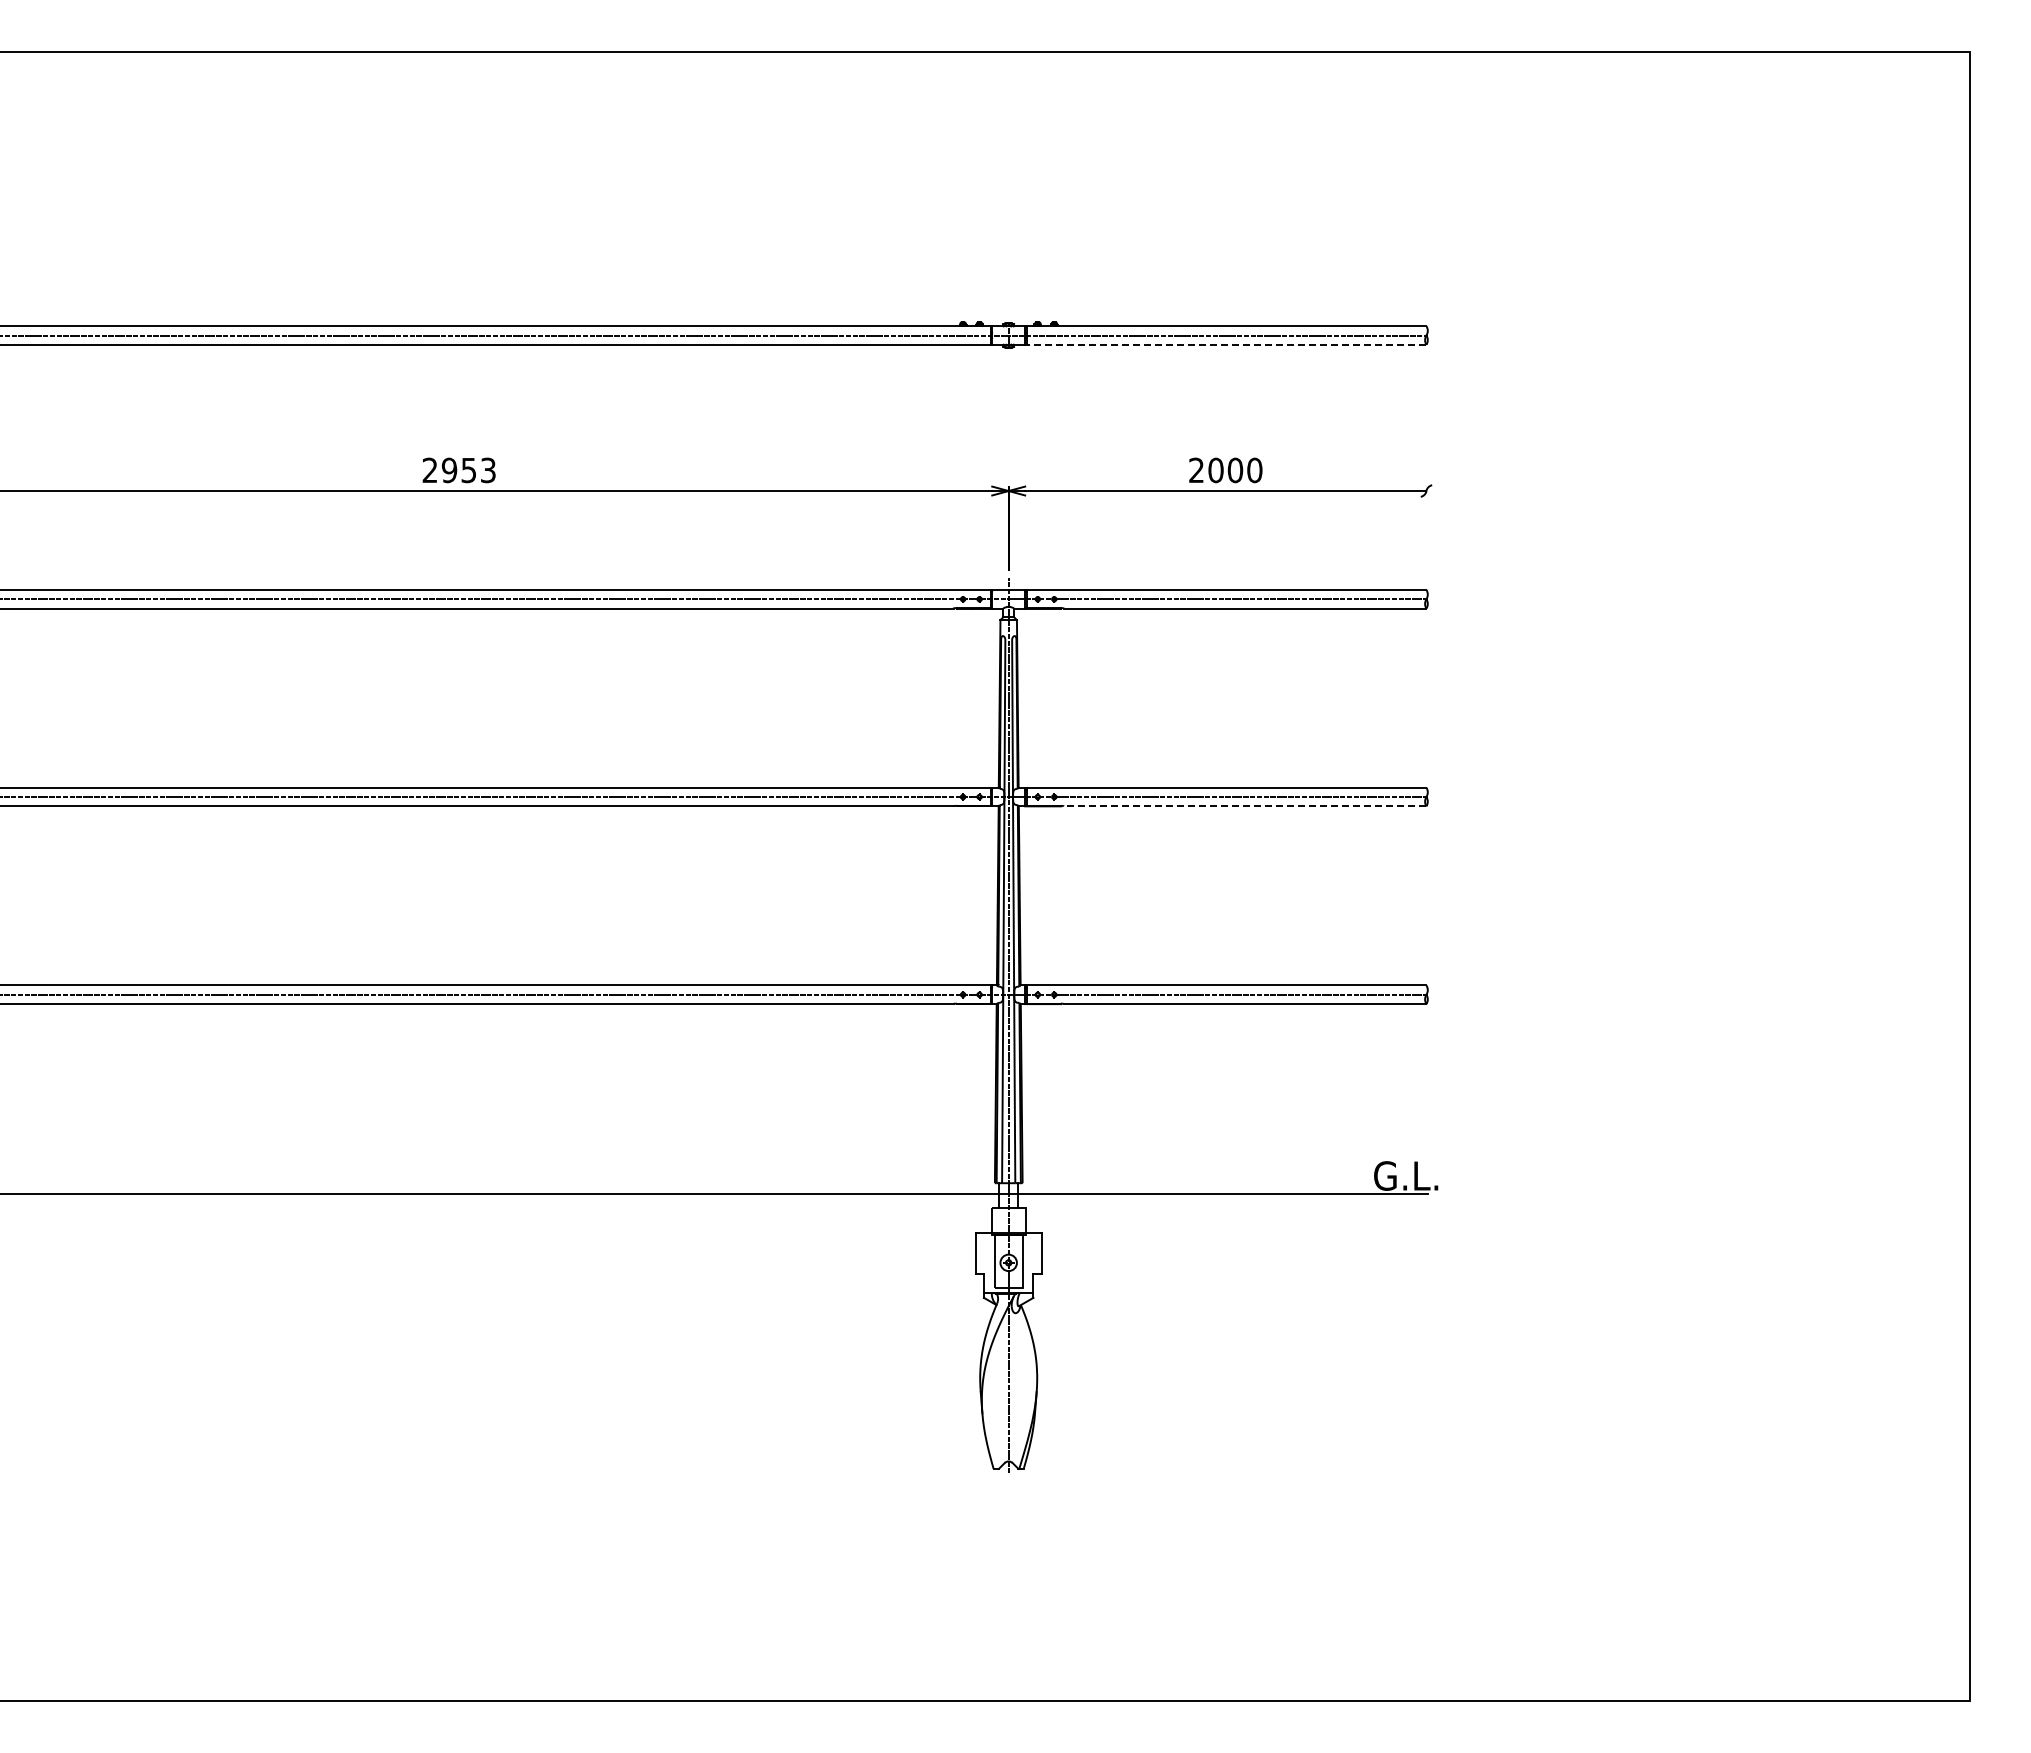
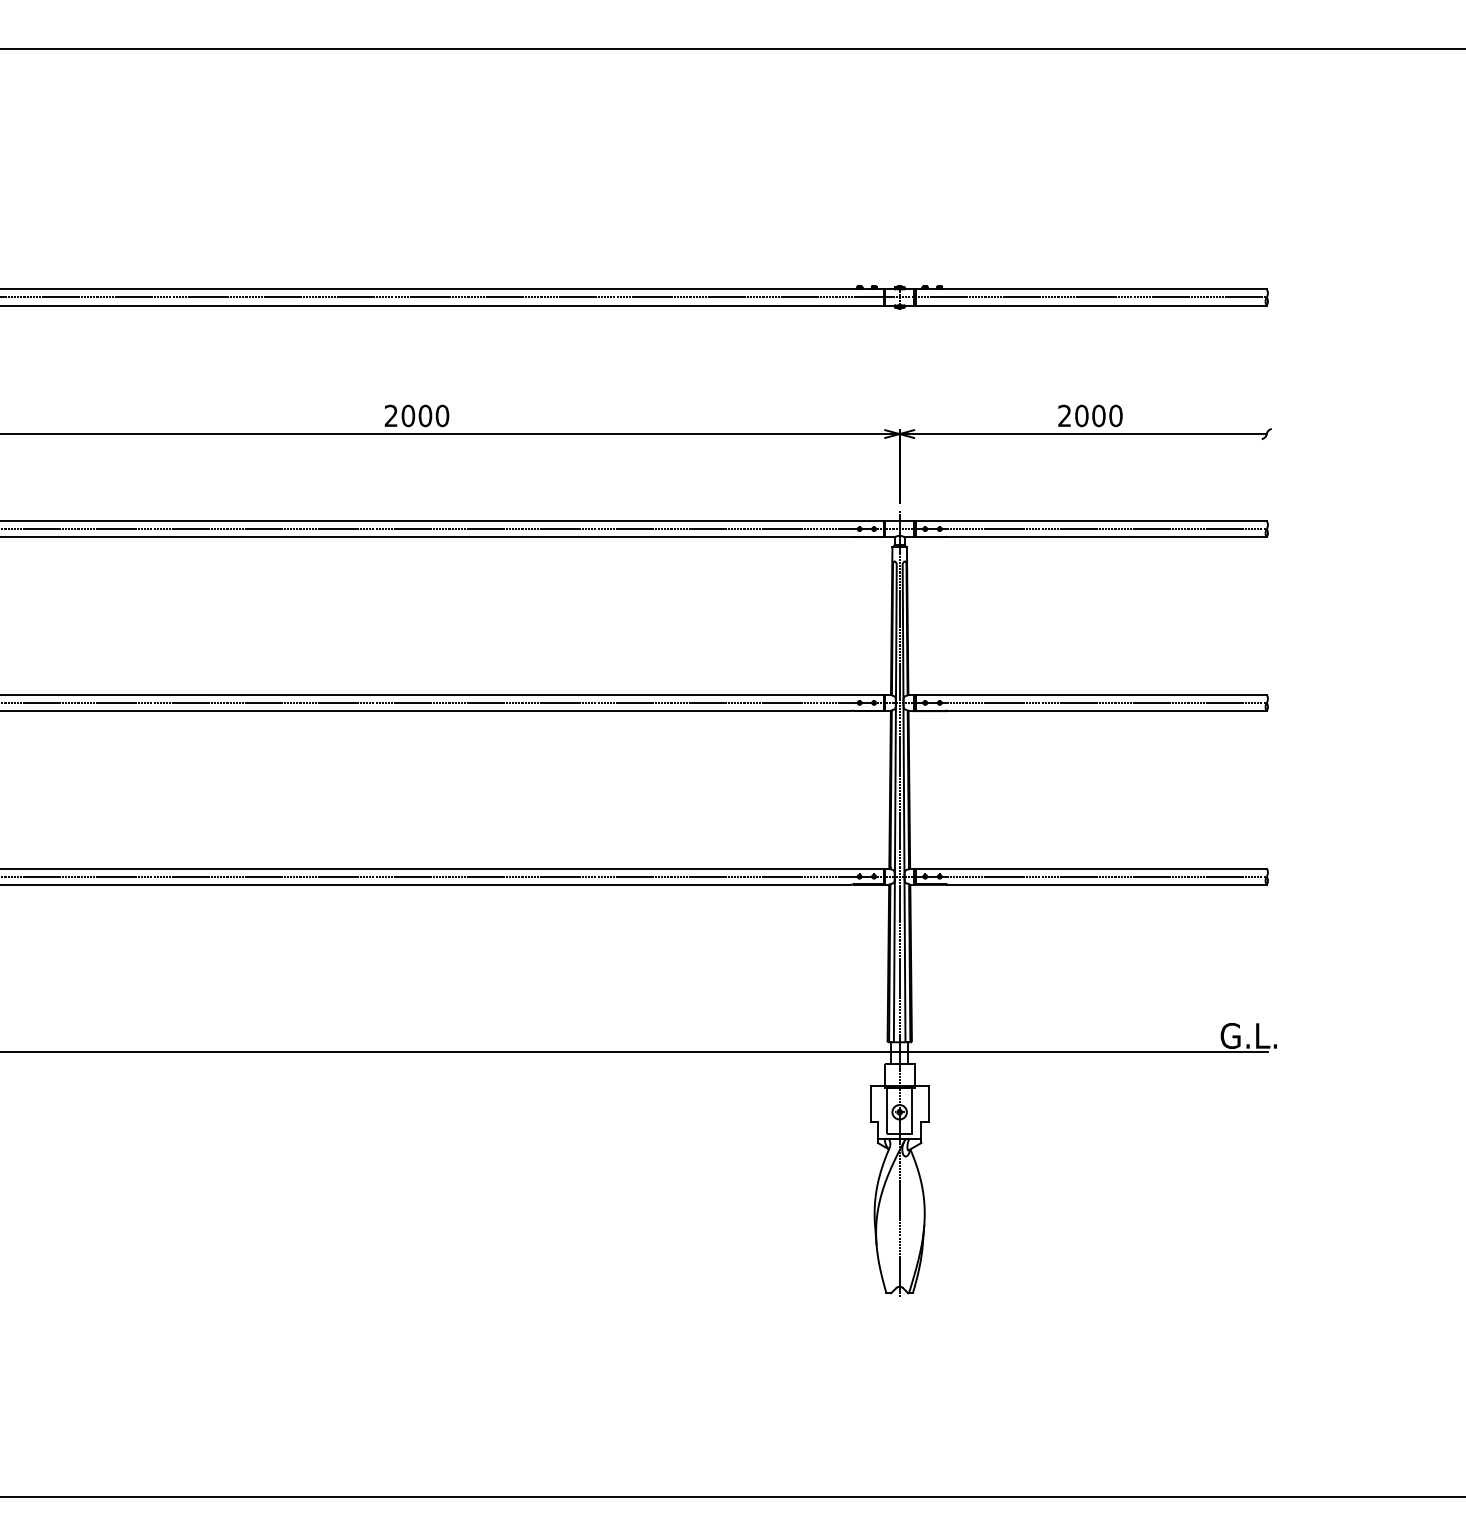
line: (1226, 344) -> (1091, 305), dashed -> solid
text: (468, 470) -> (425, 416), 2953 -> 2000
line: (1244, 806) -> (1106, 711), dashed -> solid

